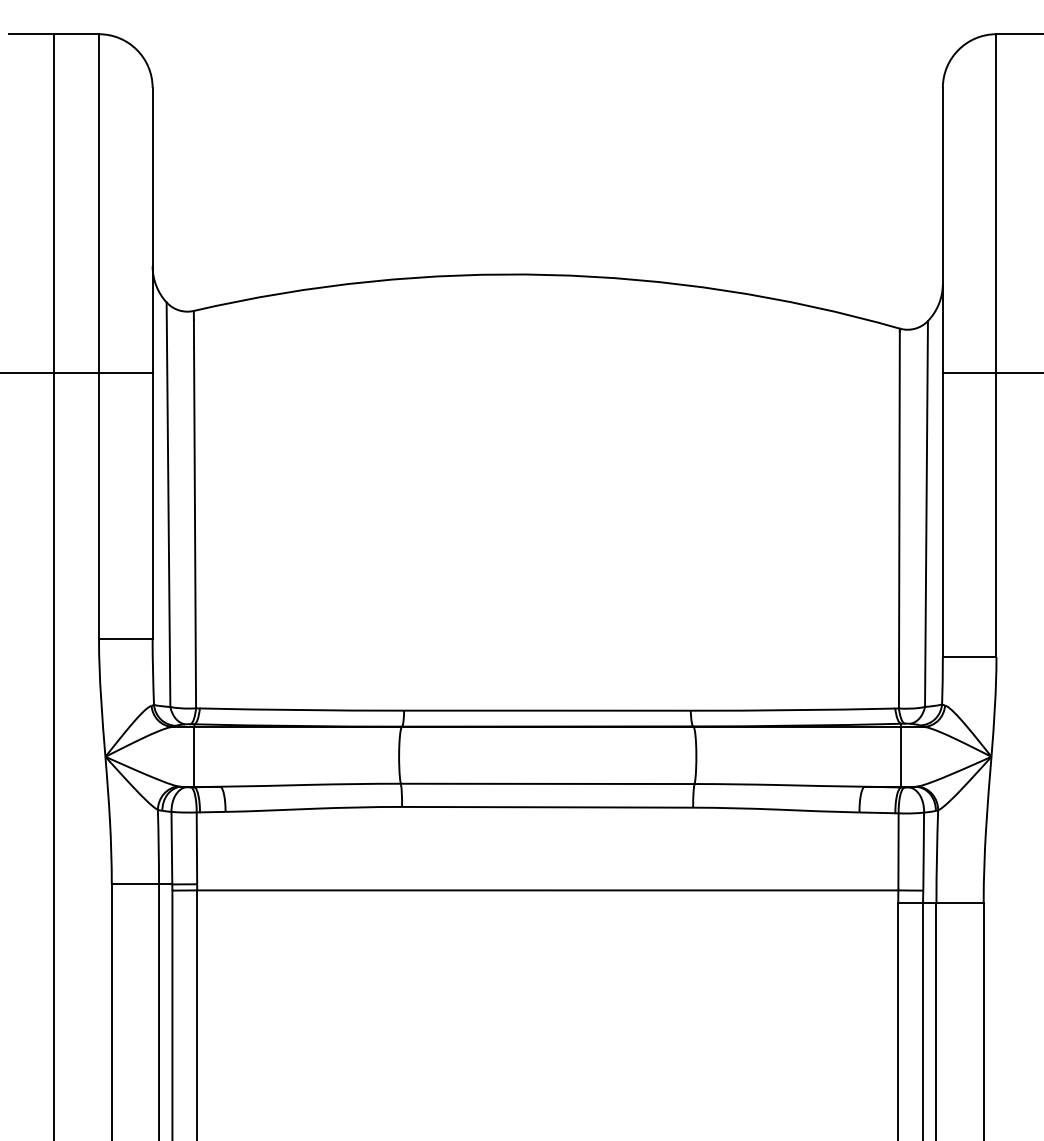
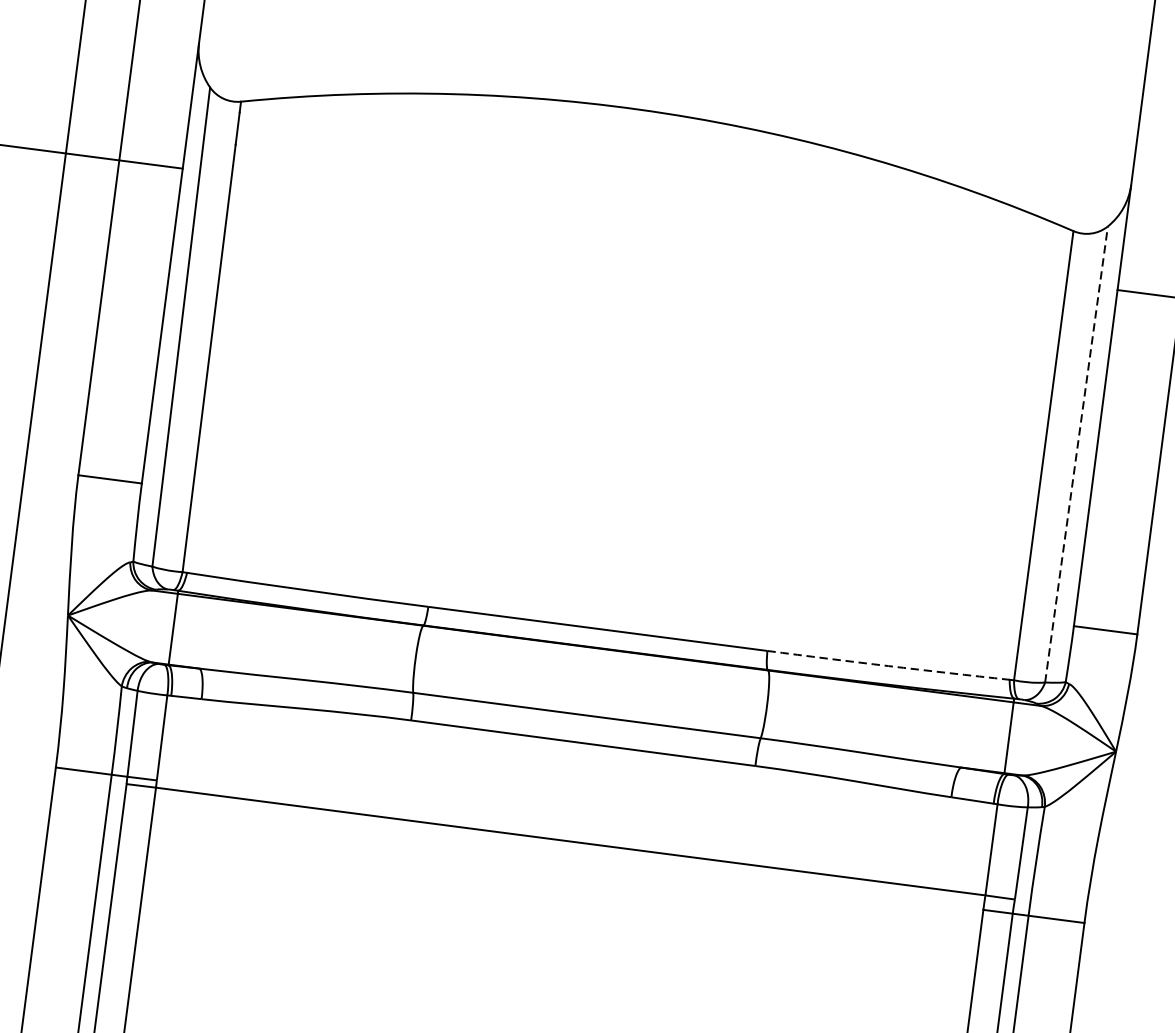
line: (926, 514) -> (1076, 455), solid -> dashed
arc: (793, 710) -> (889, 666), solid -> dashed

